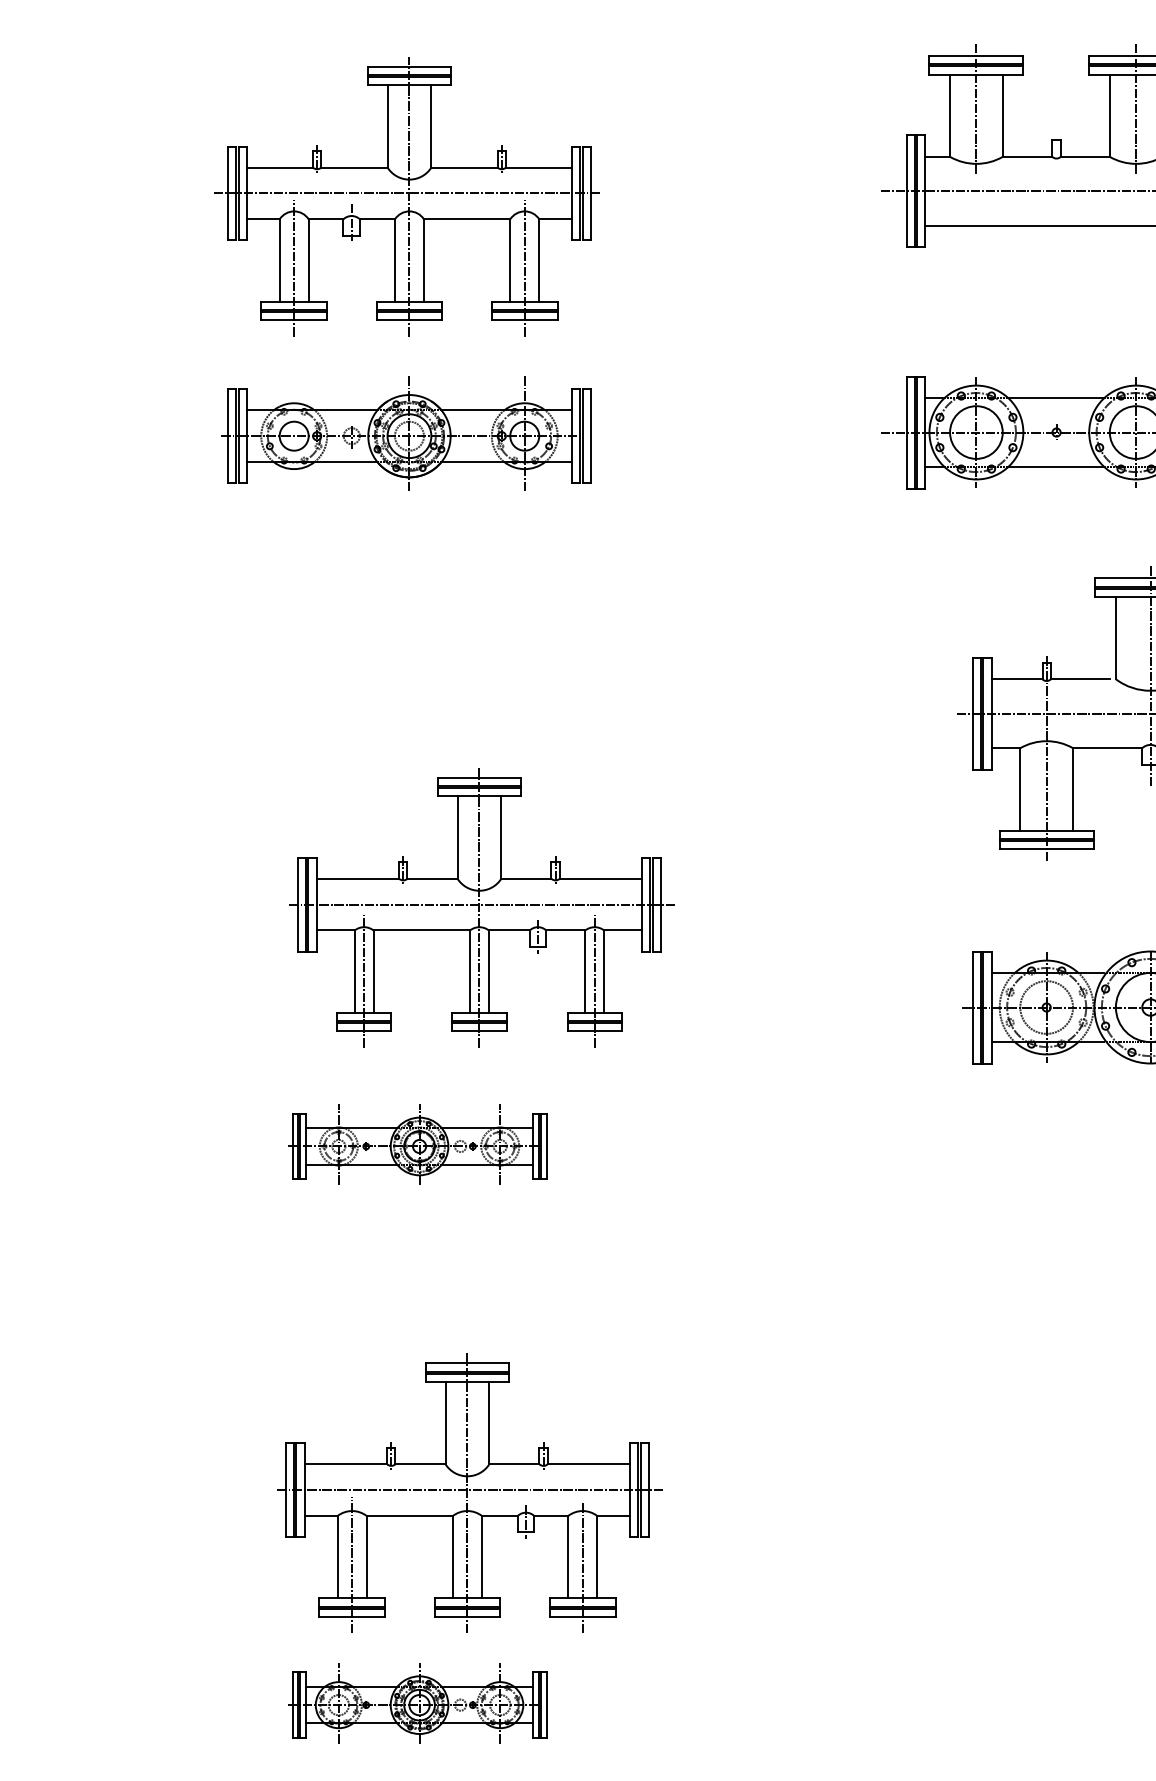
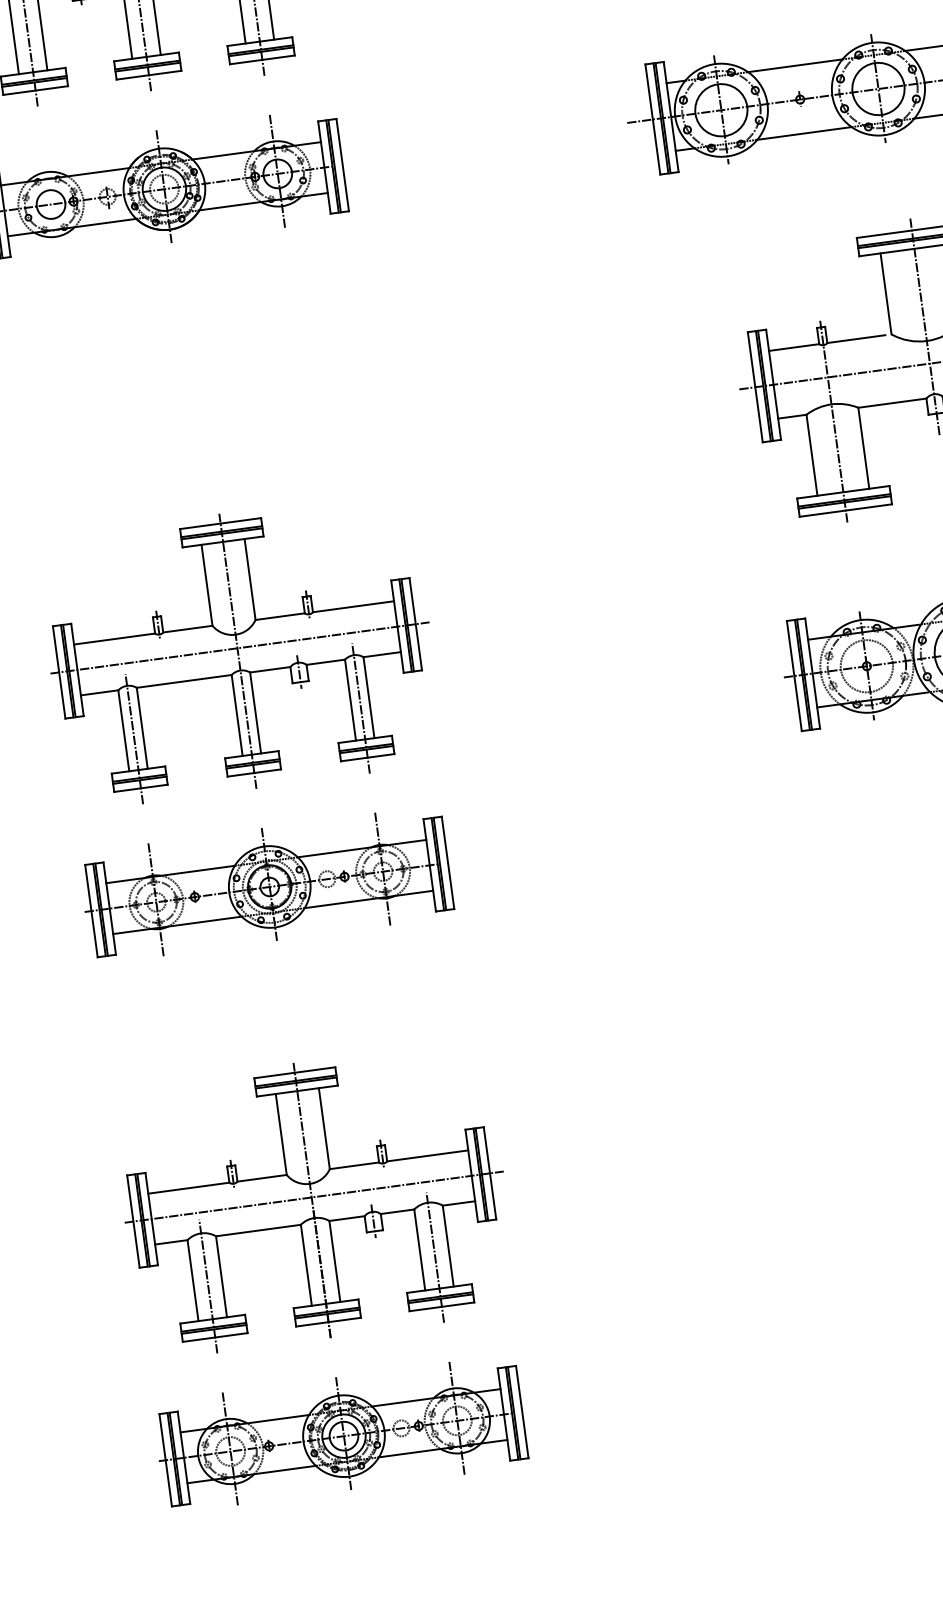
part: (481, 907) -> (239, 650), moved
part: (417, 1144) -> (266, 884), size x1.43
part: (469, 1492) -> (314, 1199), moved
part: (417, 1703) -> (340, 1434), size x1.43

